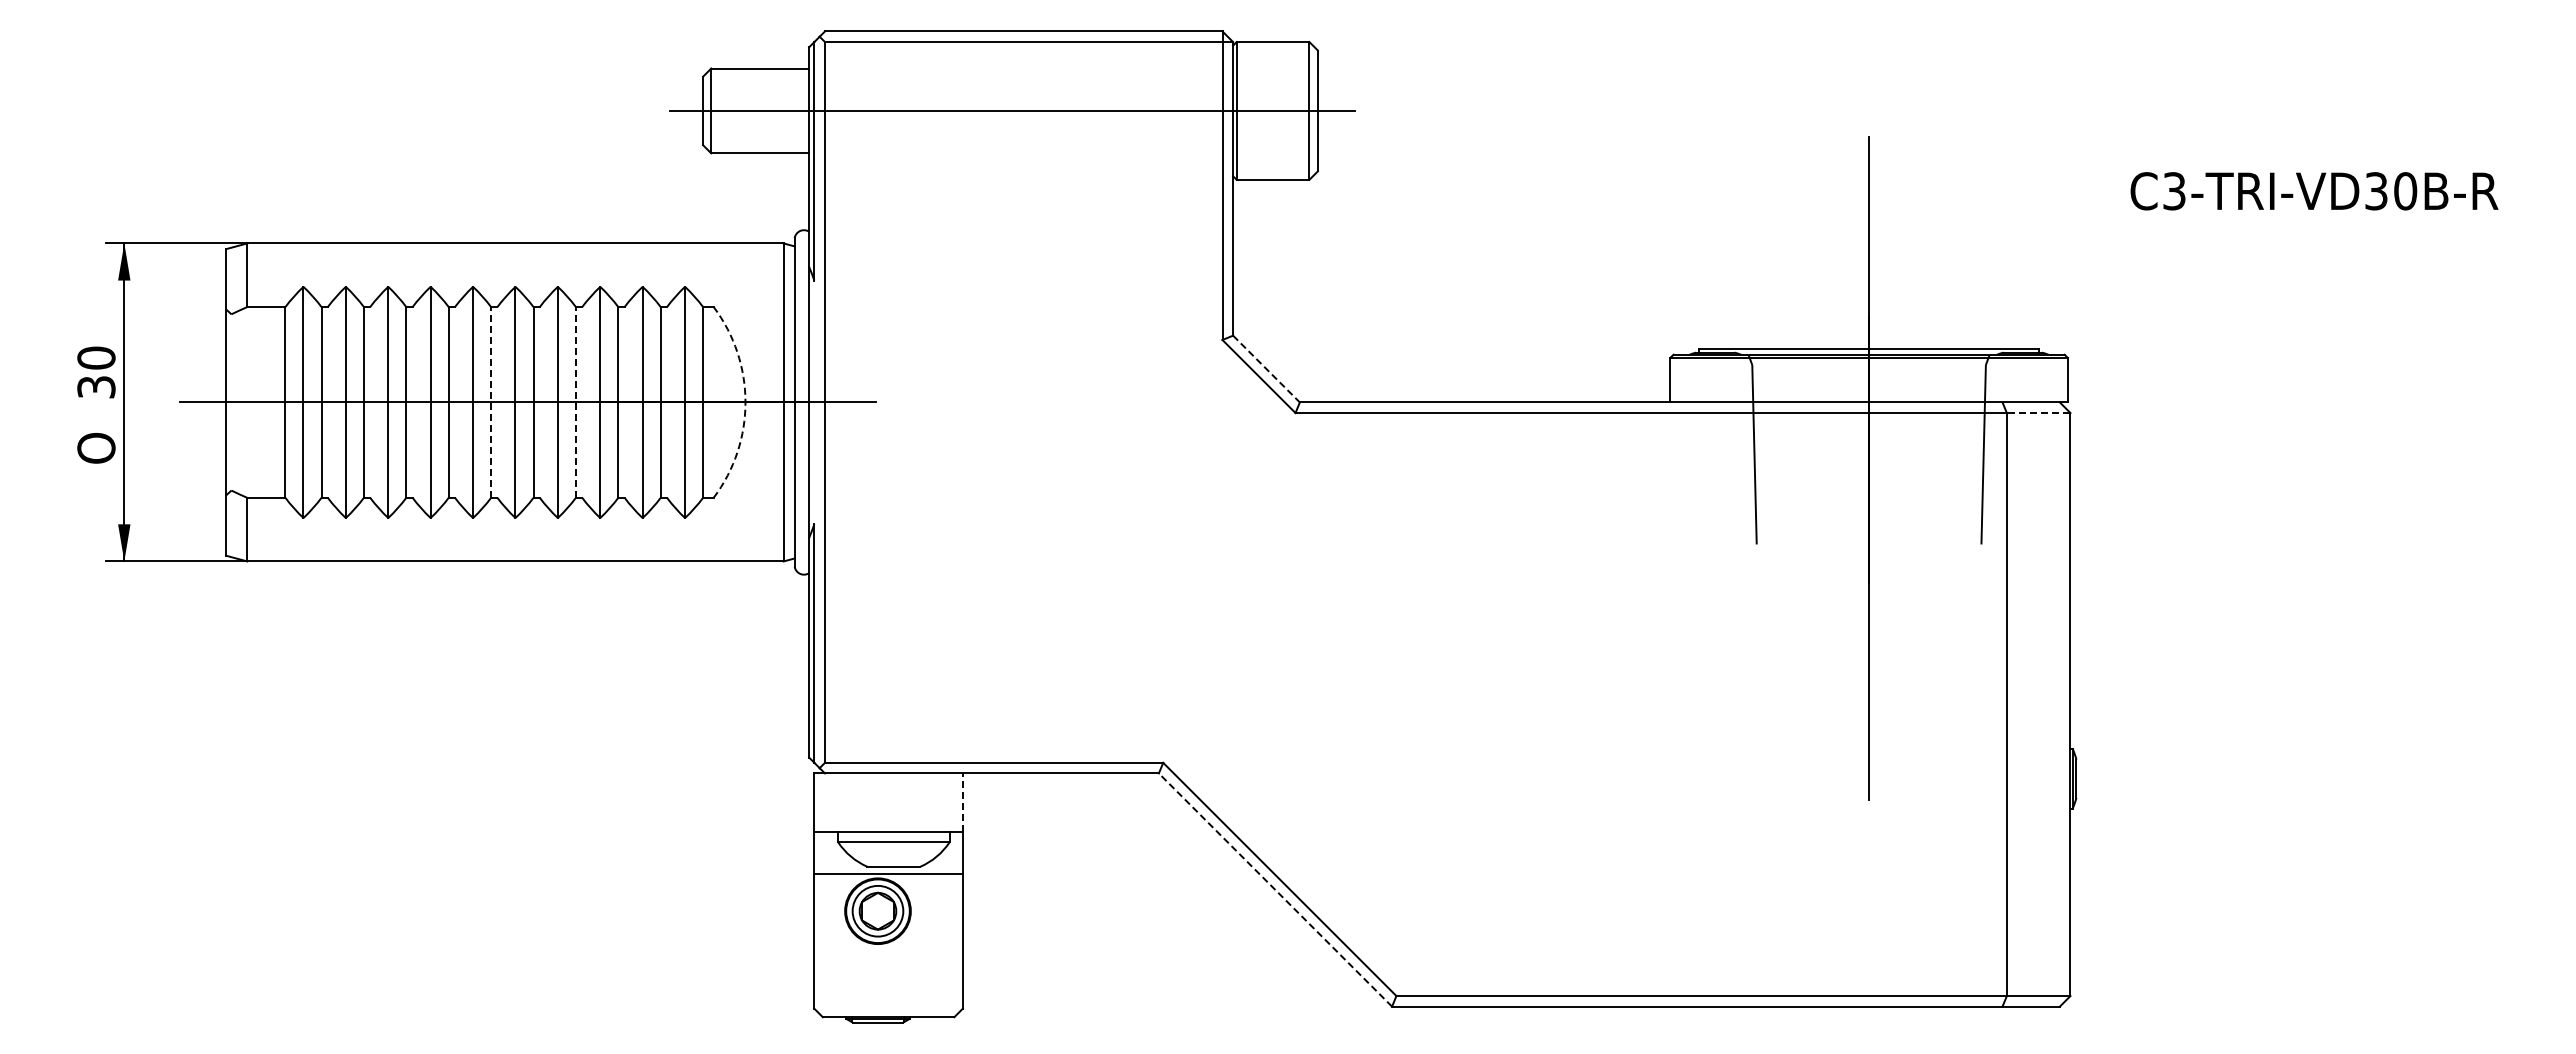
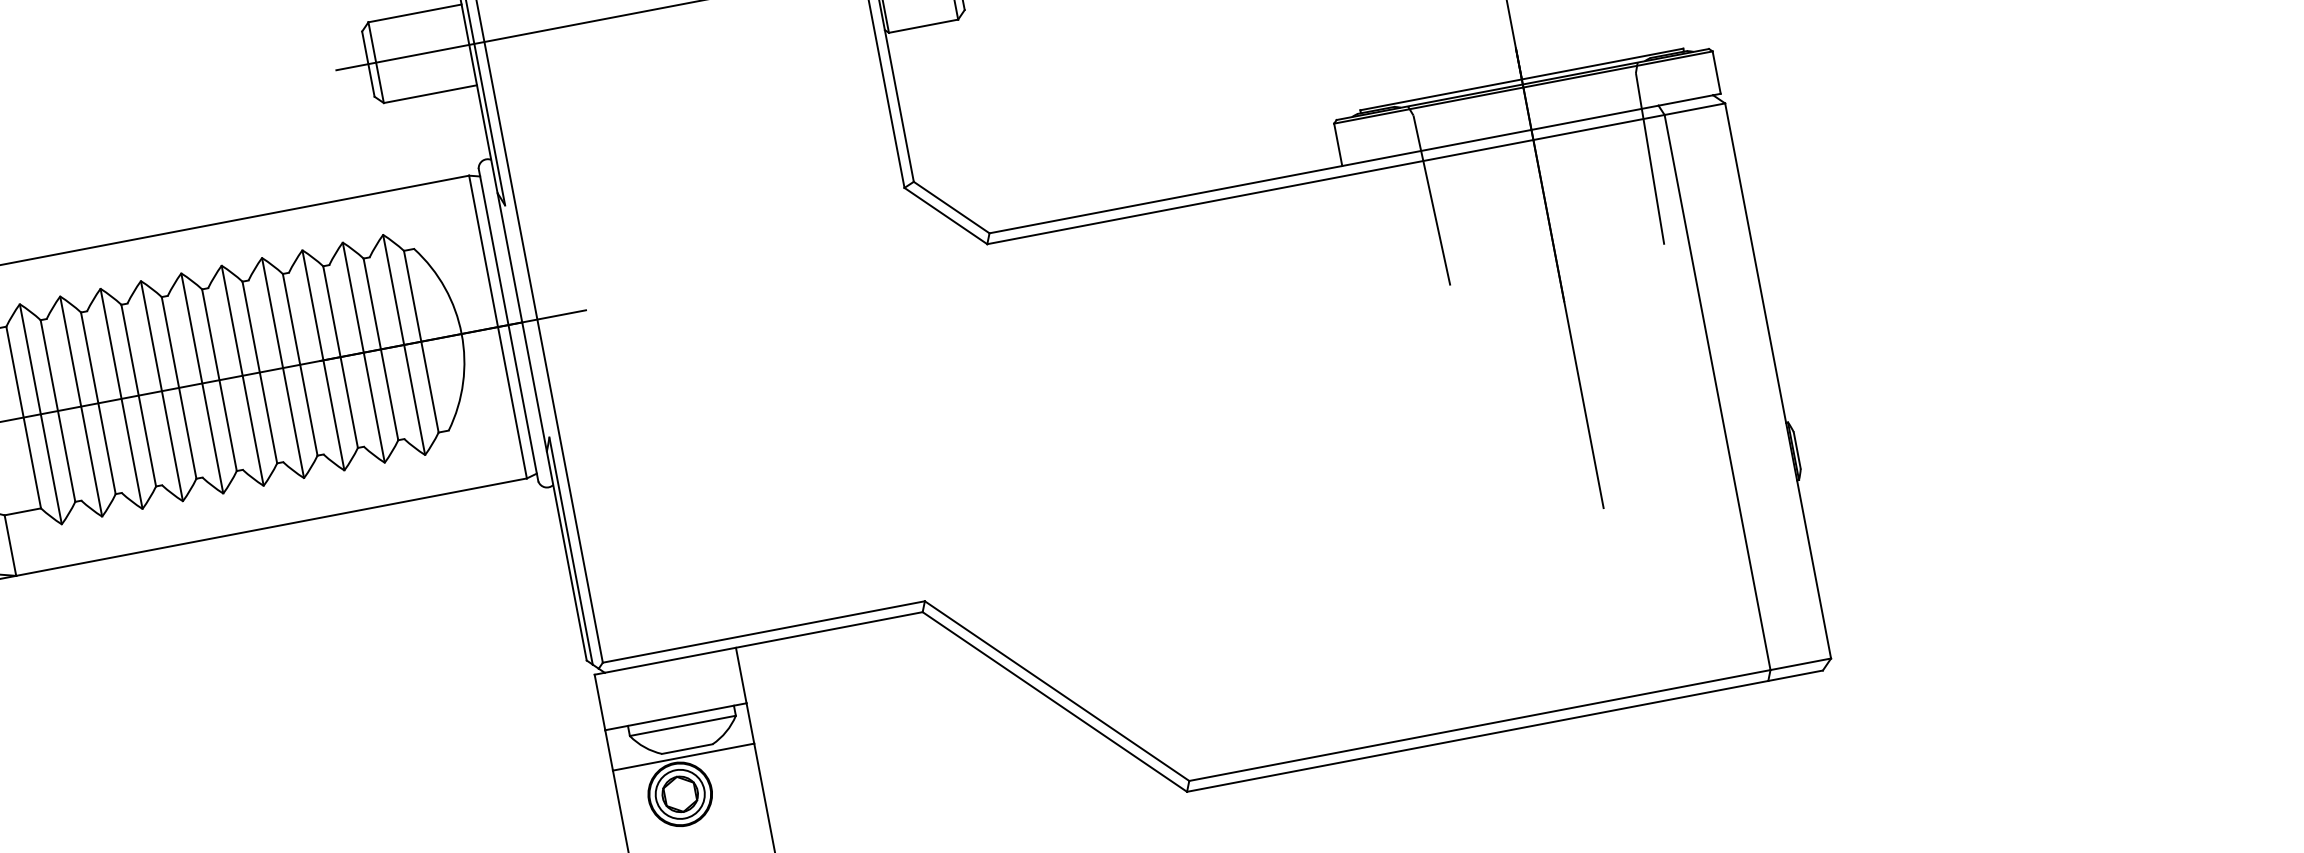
line: (1266, 369) -> (951, 208), dashed -> solid
line: (491, 401) -> (219, 379), dashed -> solid
line: (575, 401) -> (299, 363), dashed -> solid
arc: (745, 402) -> (461, 334), dashed -> solid
line: (2038, 413) -> (1694, 109), dashed -> solid
line: (962, 802) -> (740, 675), dashed -> solid
line: (1275, 890) -> (1054, 702), dashed -> solid

